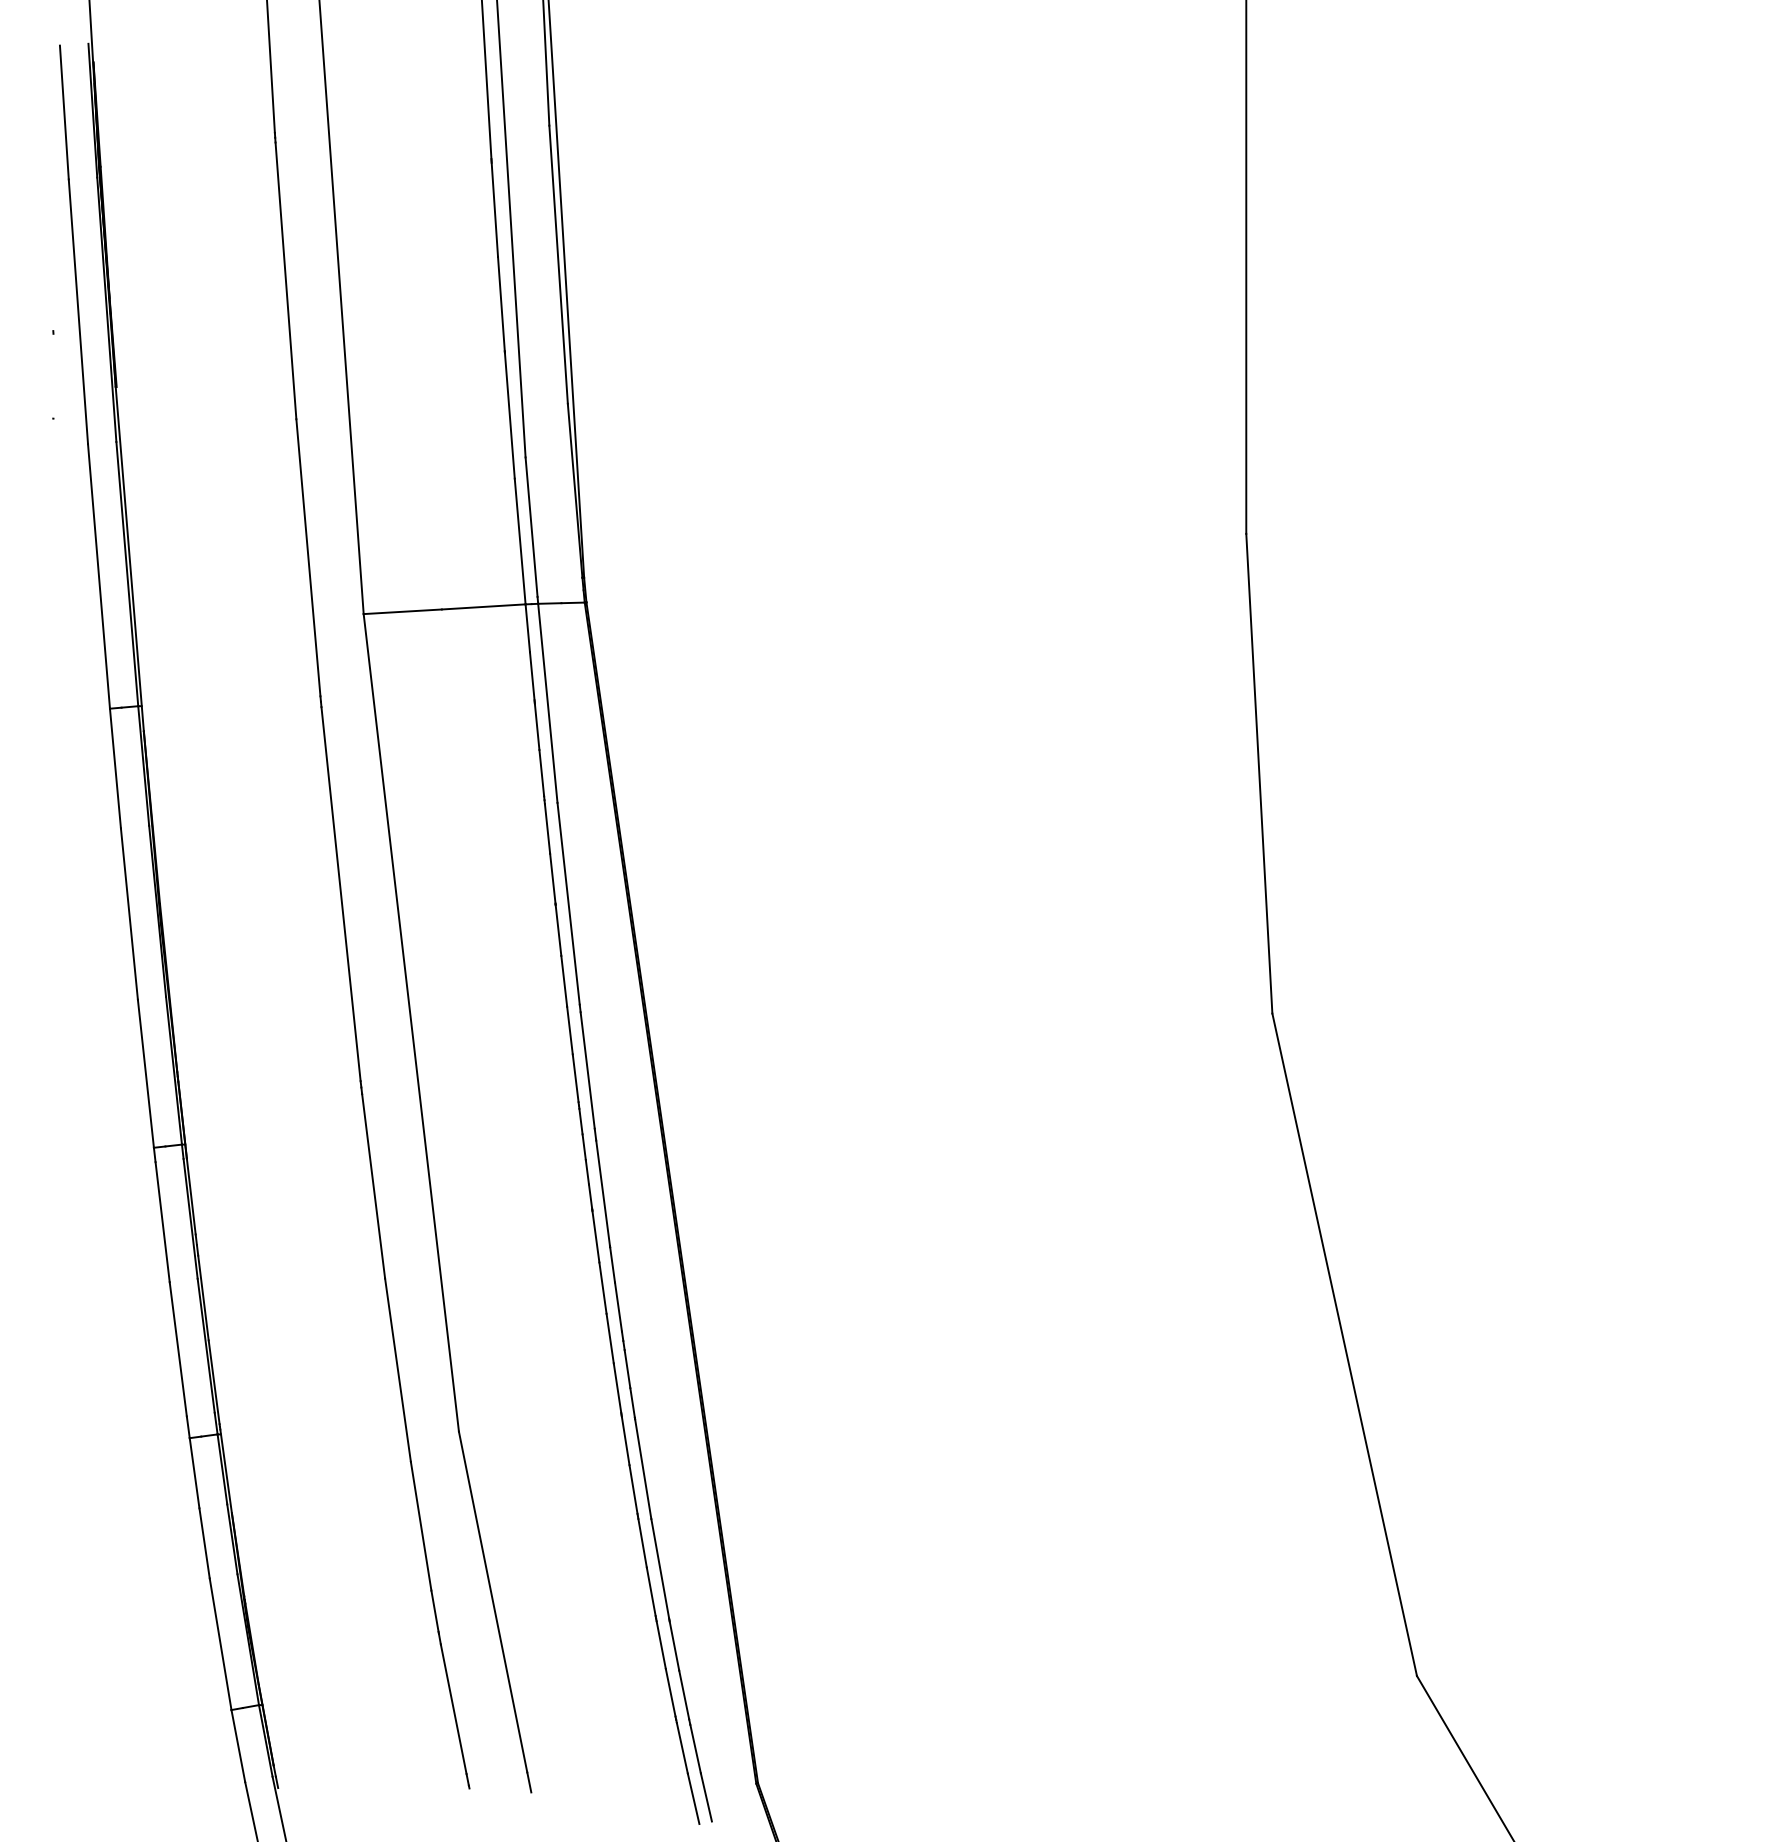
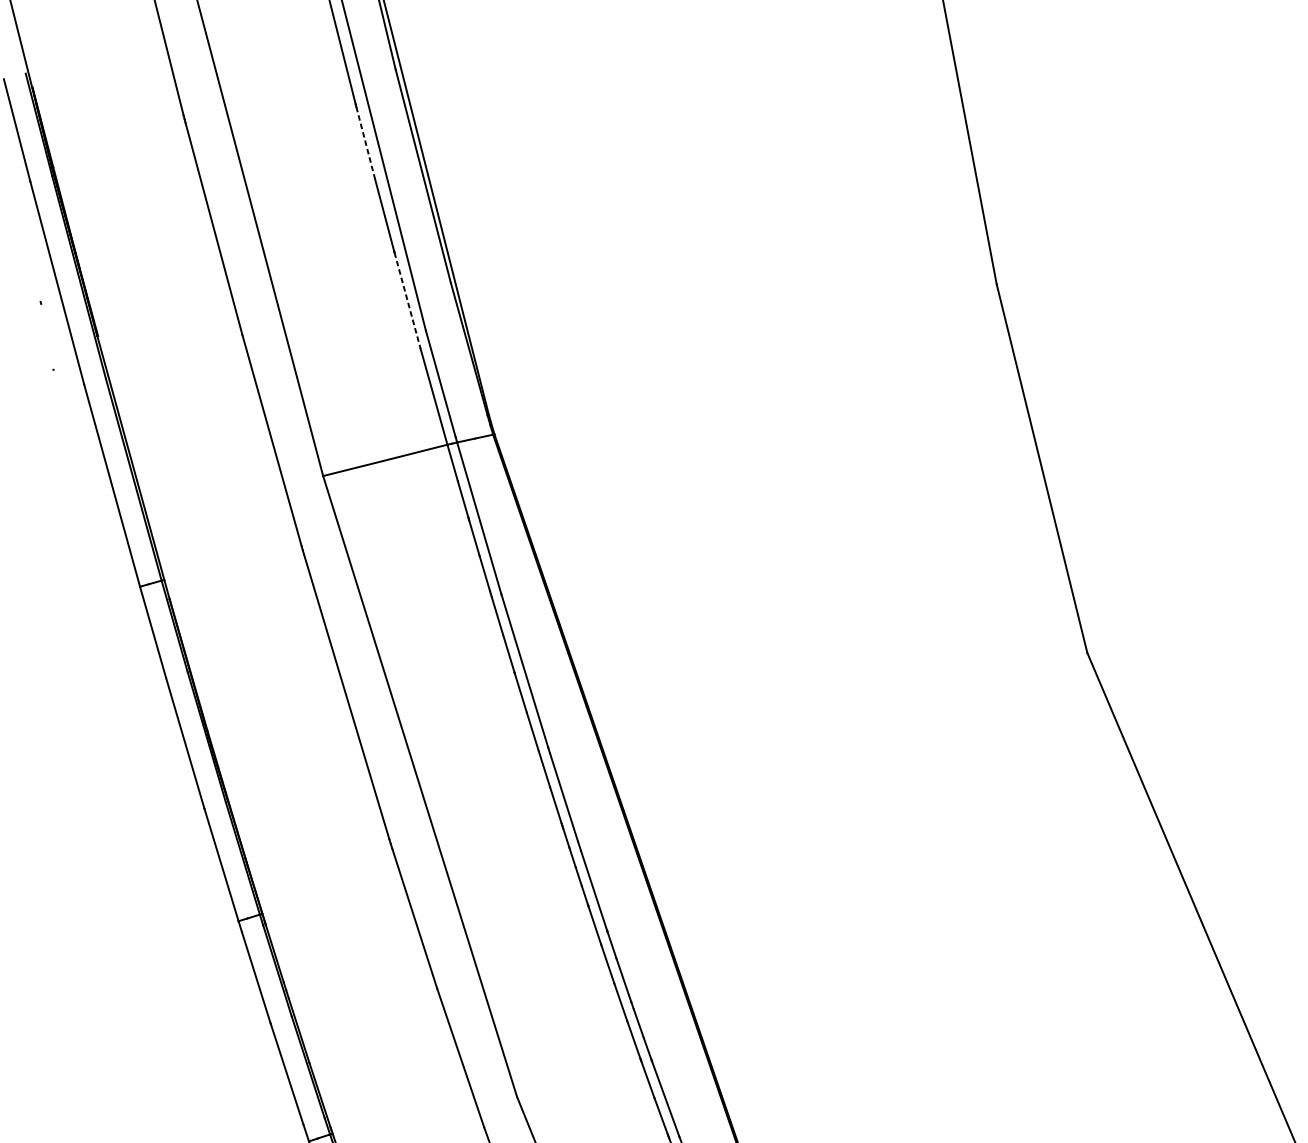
line: (494, 210) -> (365, 143), solid -> dashed
line: (509, 416) -> (407, 301), solid -> dashed

